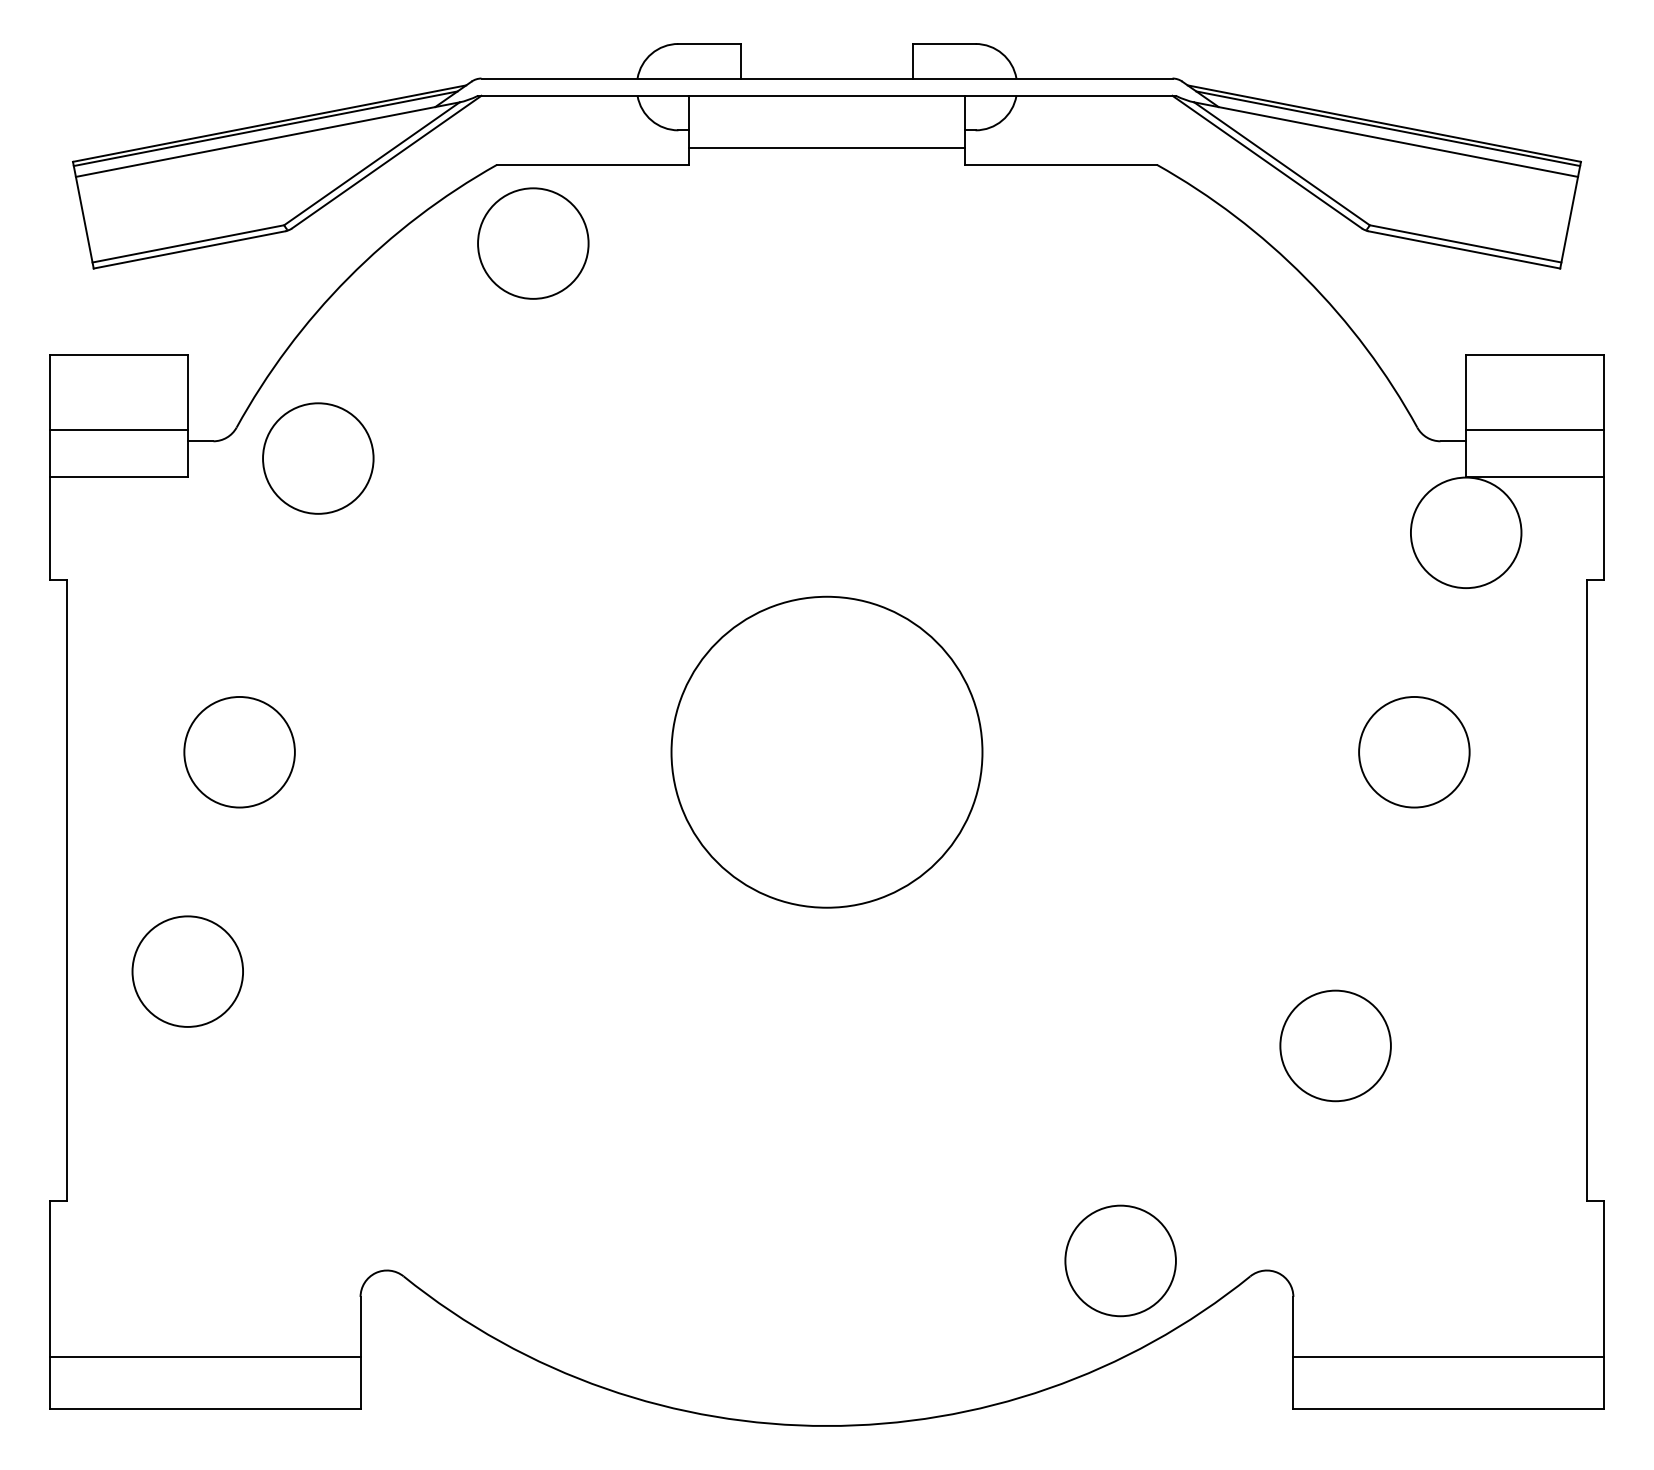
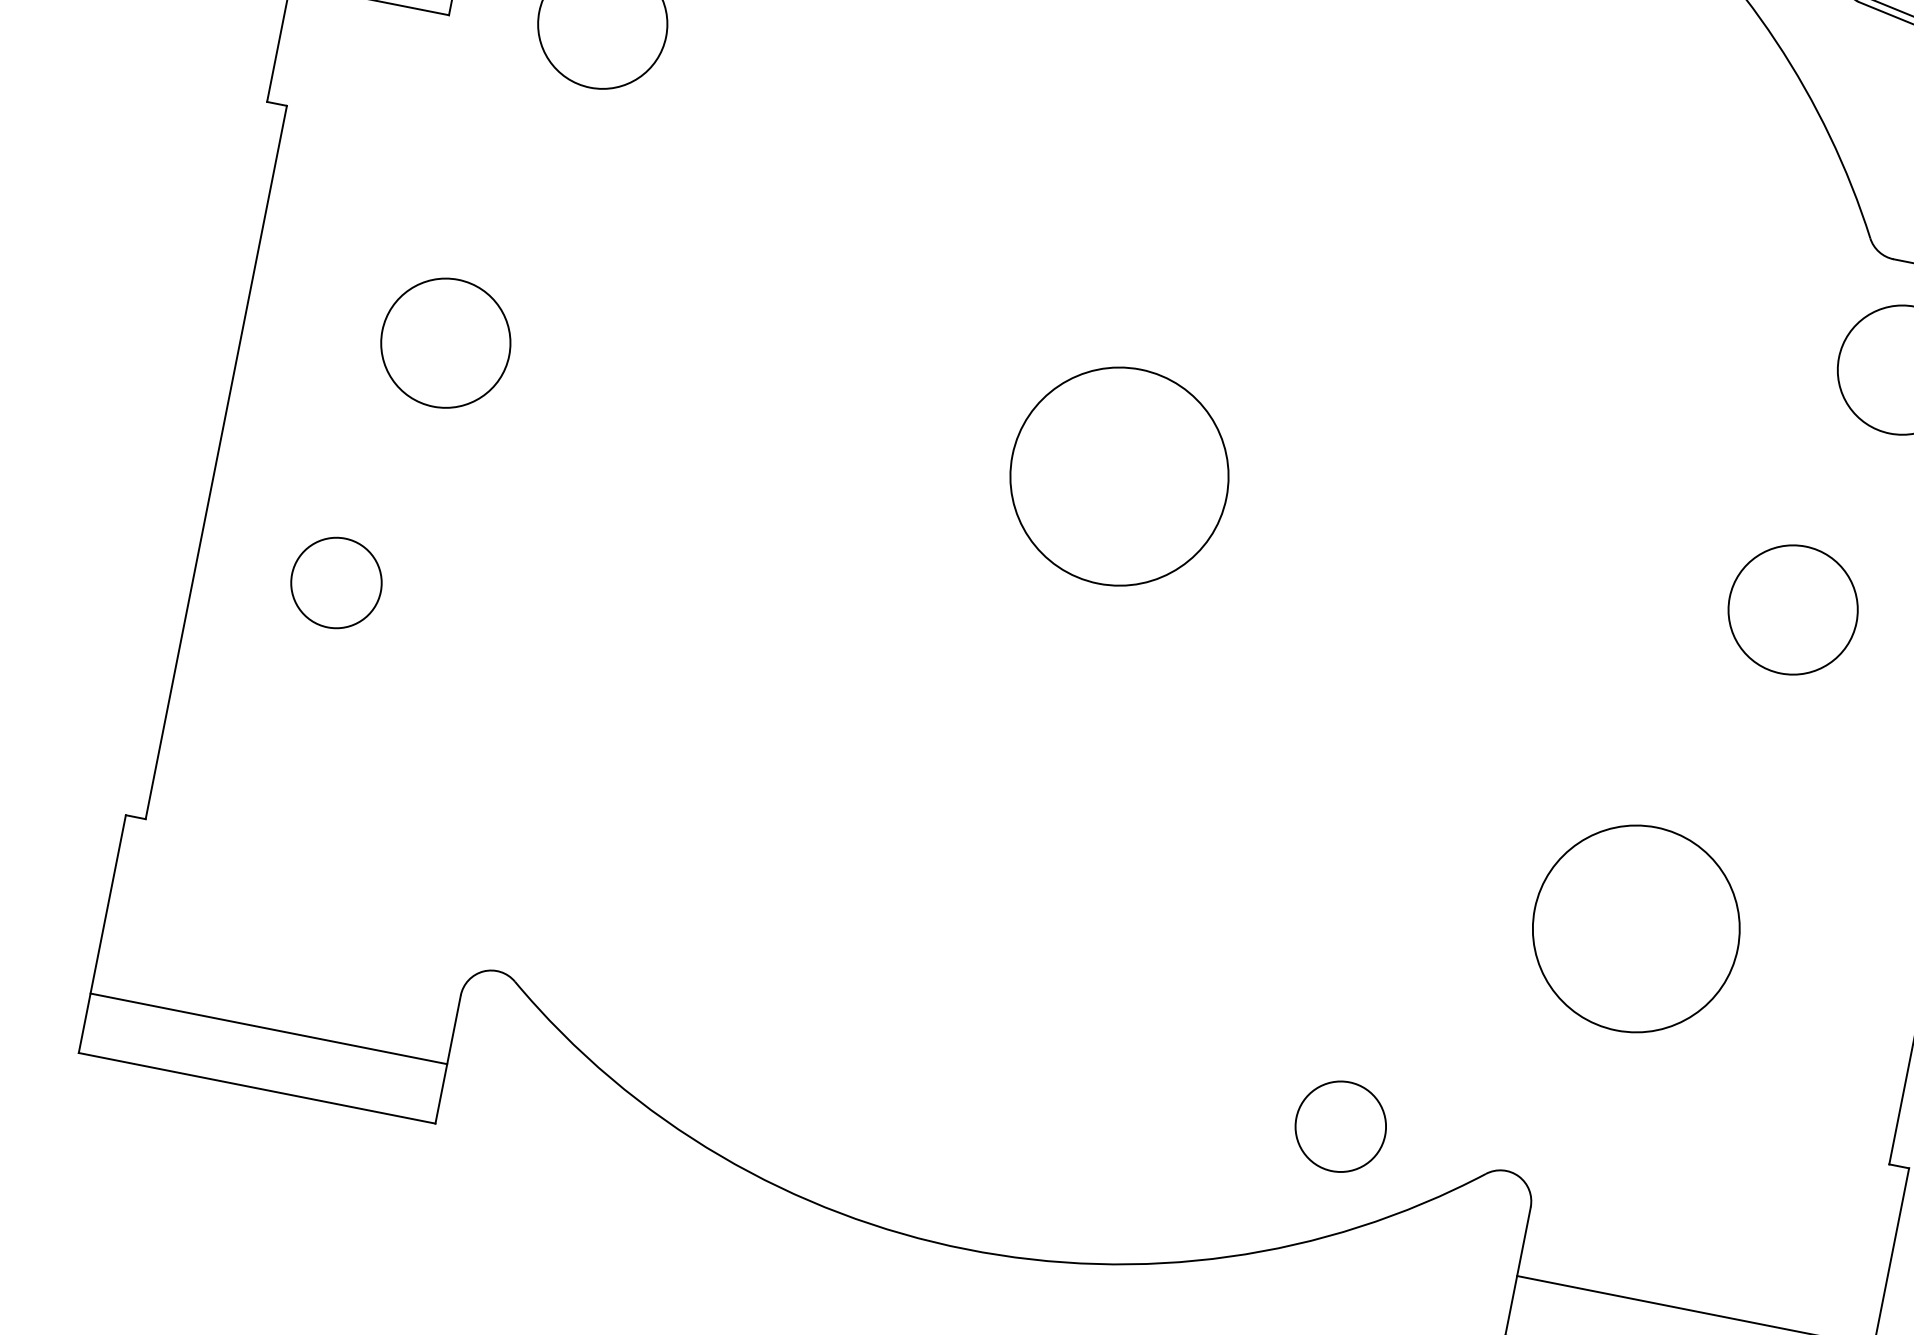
circle: (826, 751) -> (1119, 475), size x0.6
circle: (187, 971) -> (336, 582), size x0.7
circle: (1335, 1045) -> (1636, 928), size x1.6
circle: (1120, 1260) -> (1340, 1126), size x0.7

